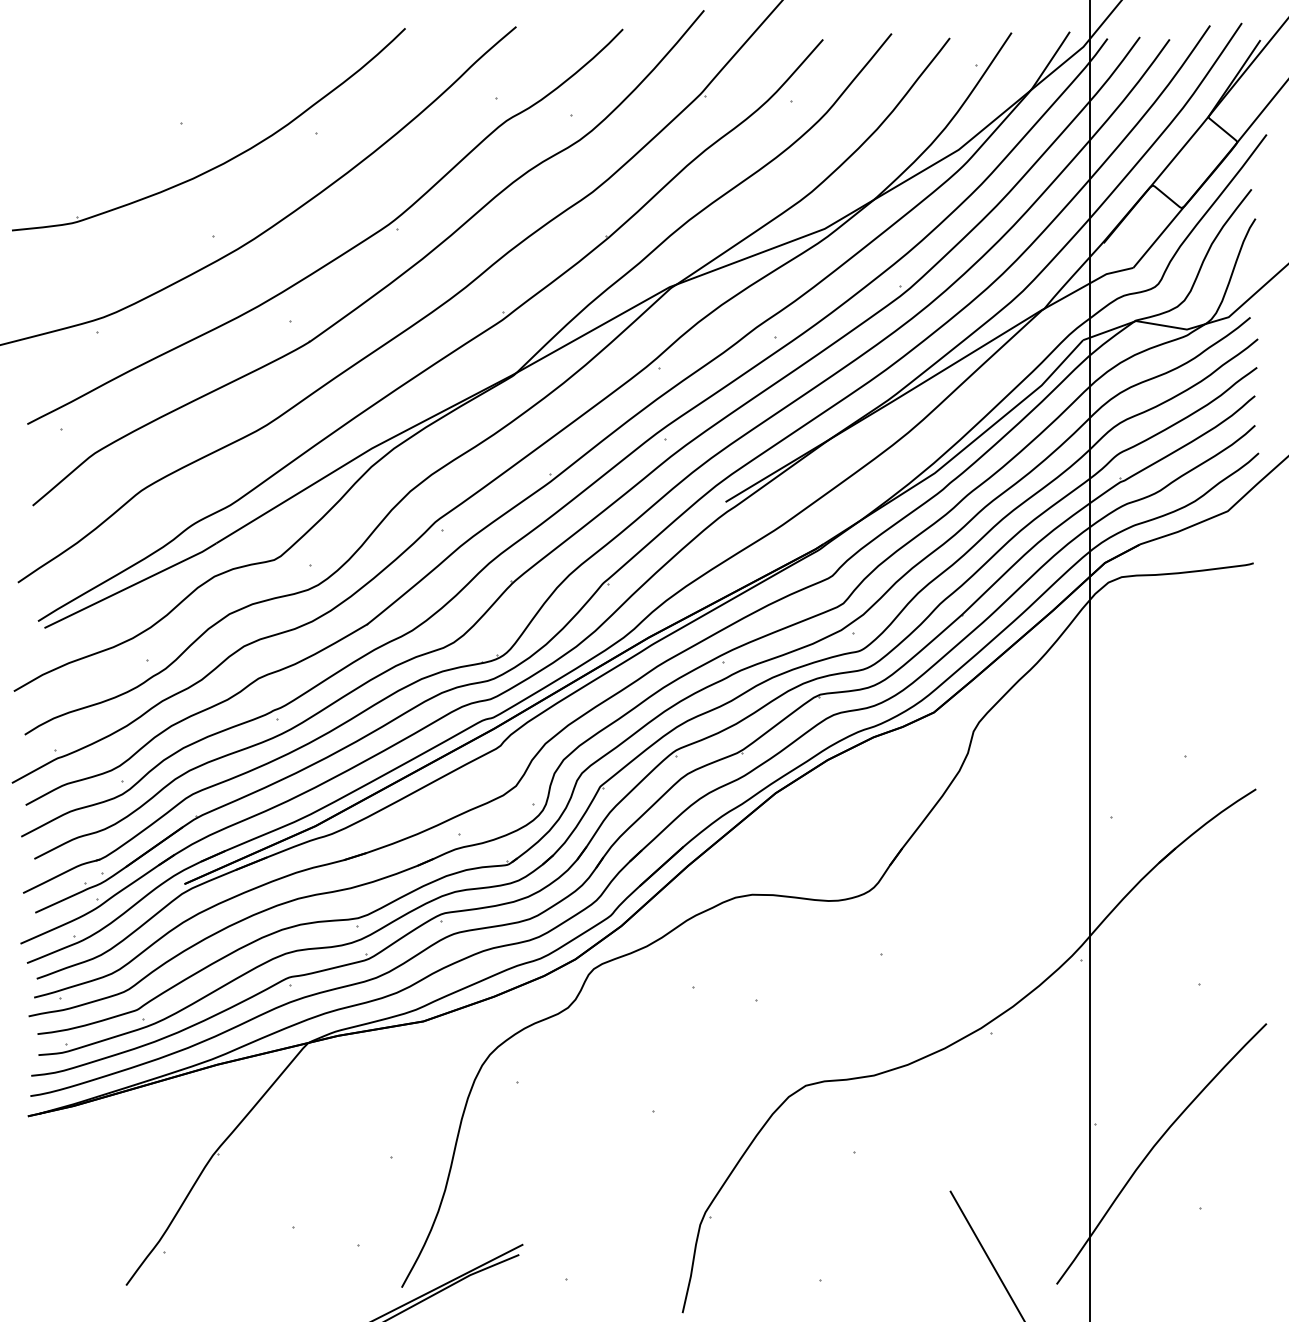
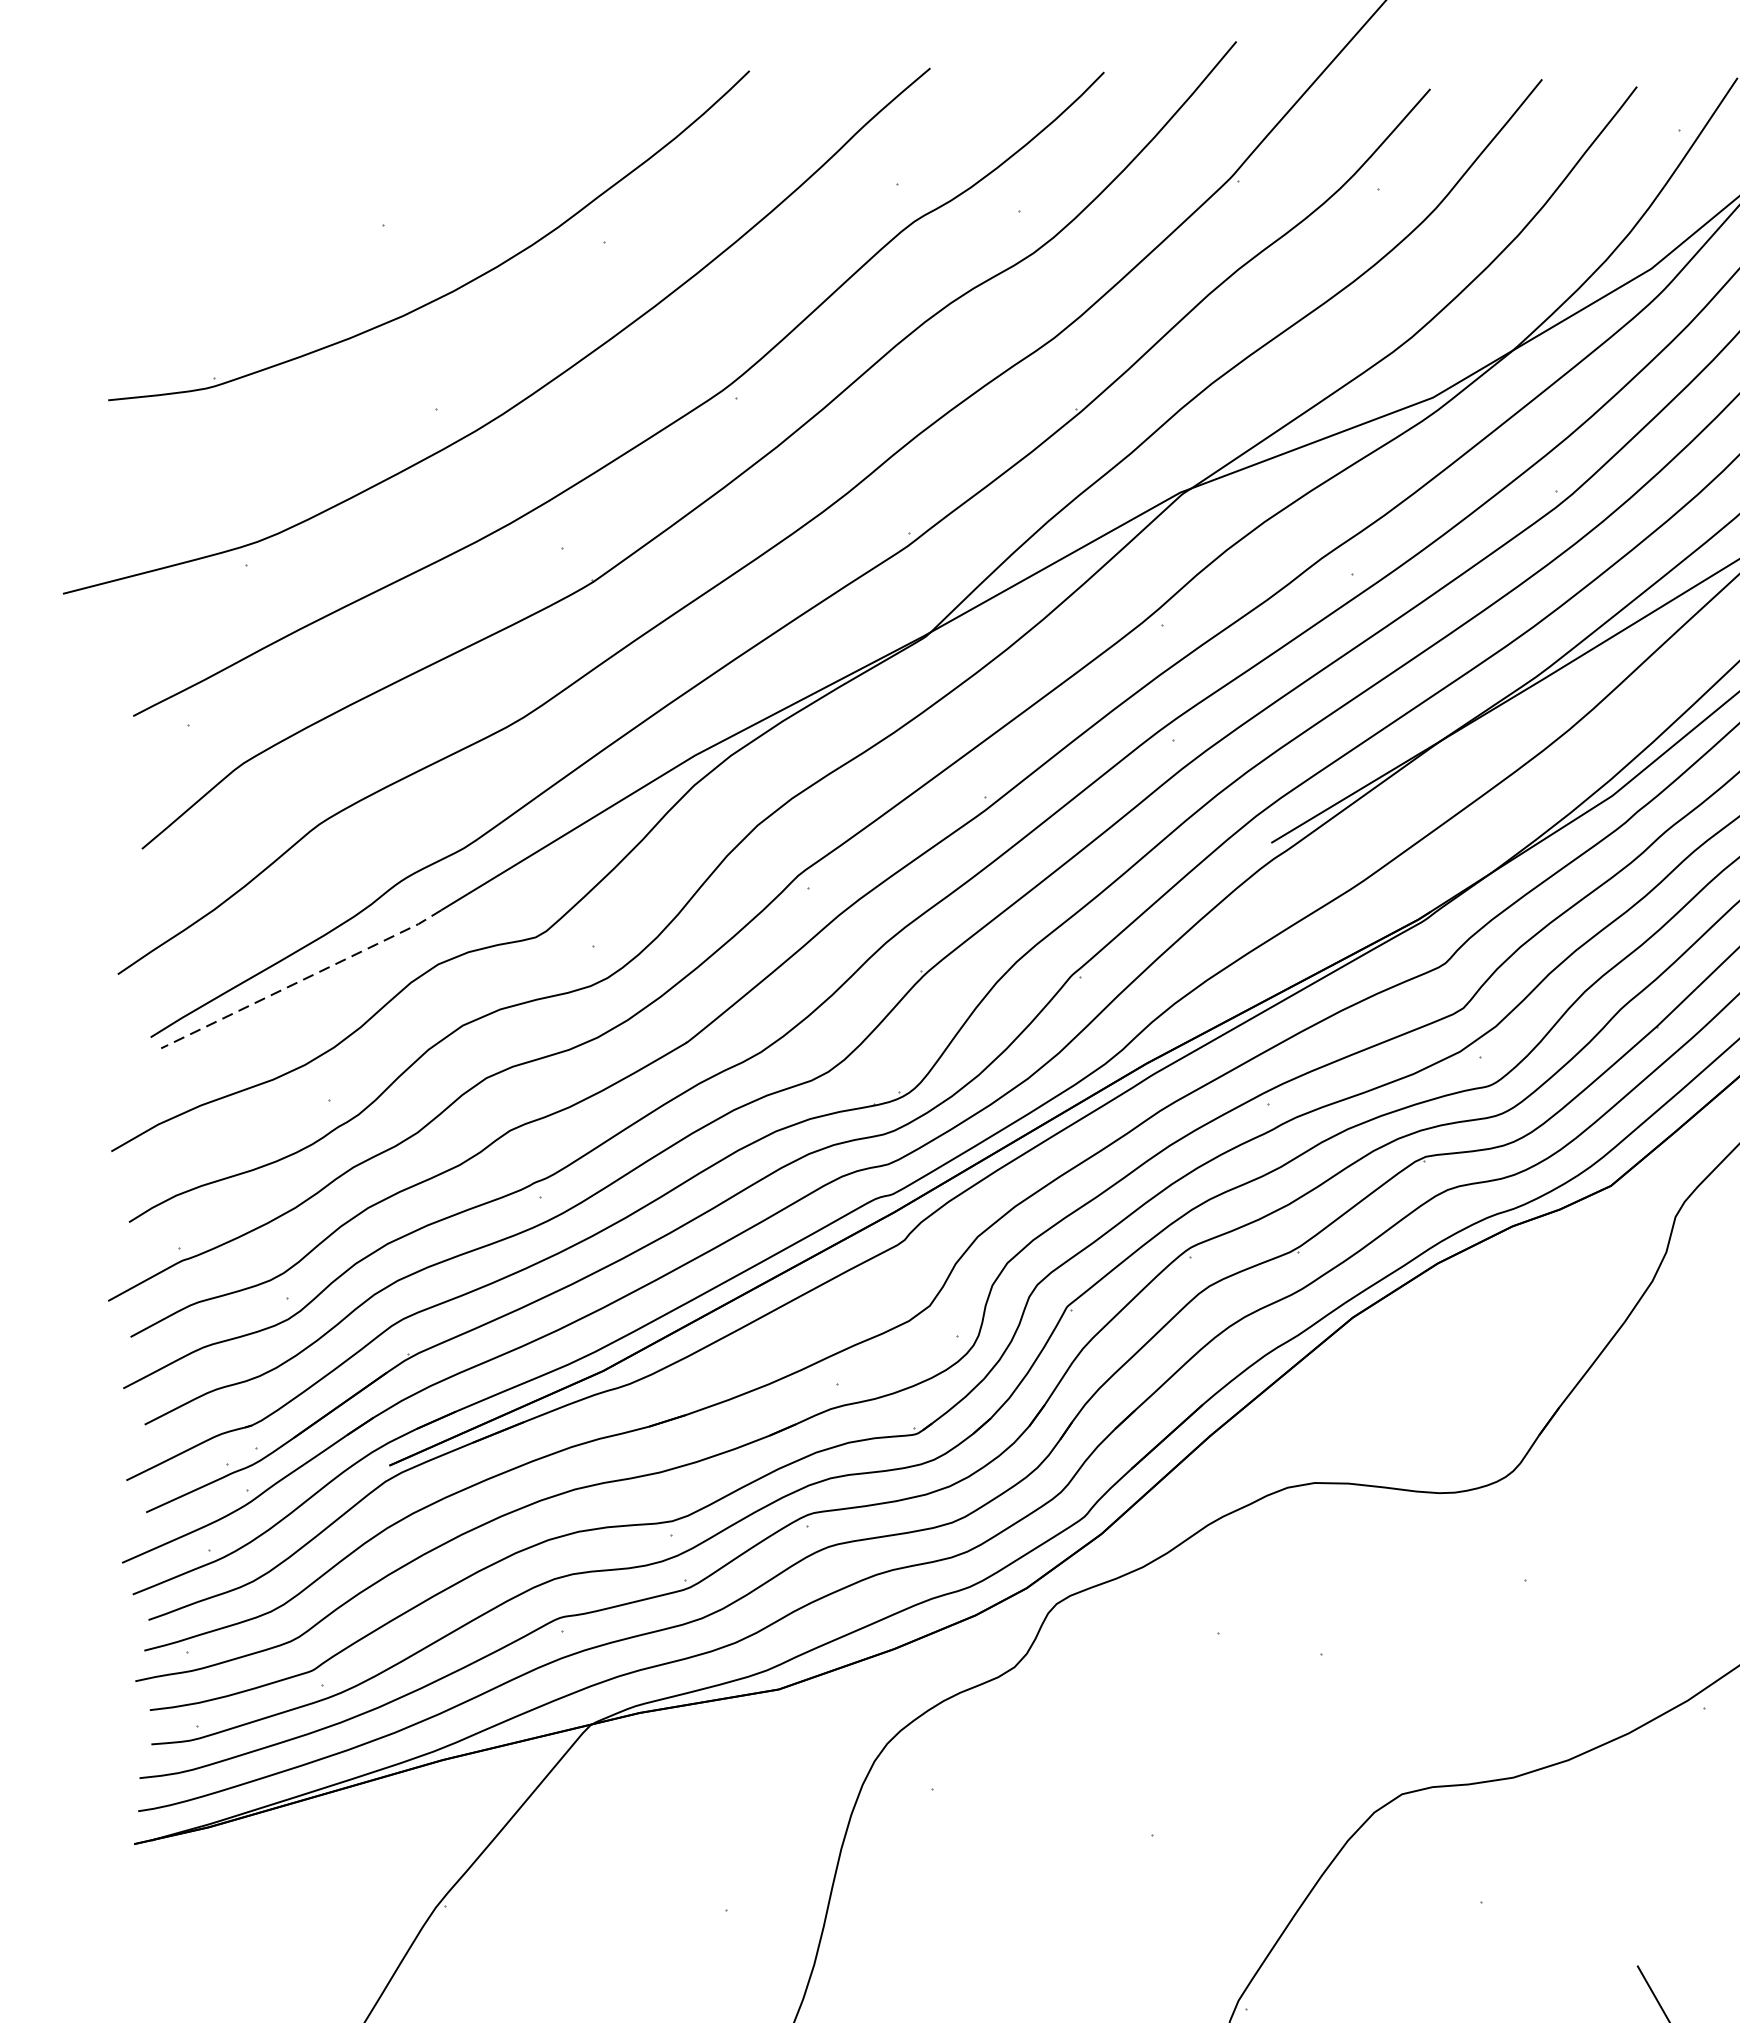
line: (131, 586) -> (303, 980), solid -> dashed

